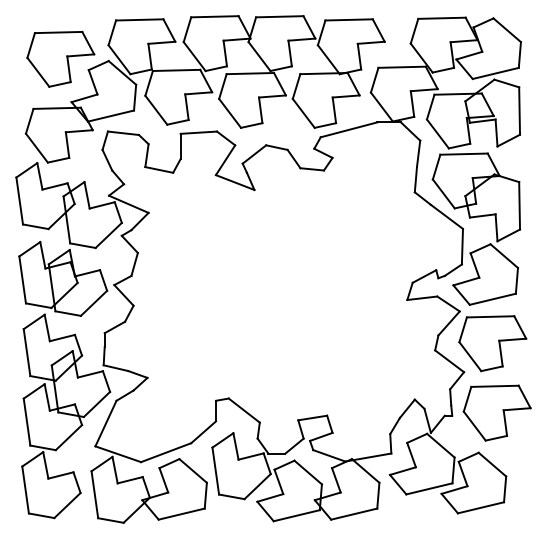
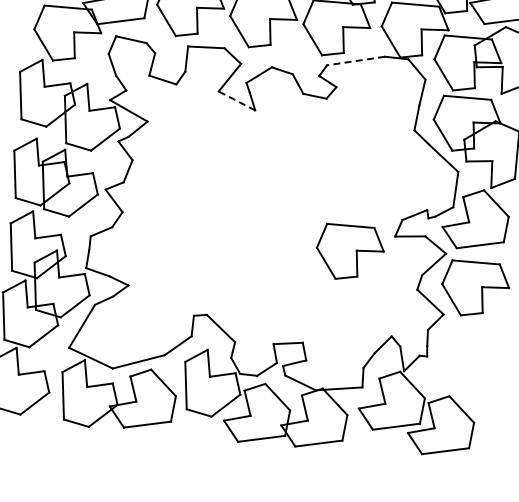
line: (348, 129) -> (355, 60), solid -> dashed
line: (235, 182) -> (237, 100), solid -> dashed
part: (496, 412) -> (349, 252), moved

